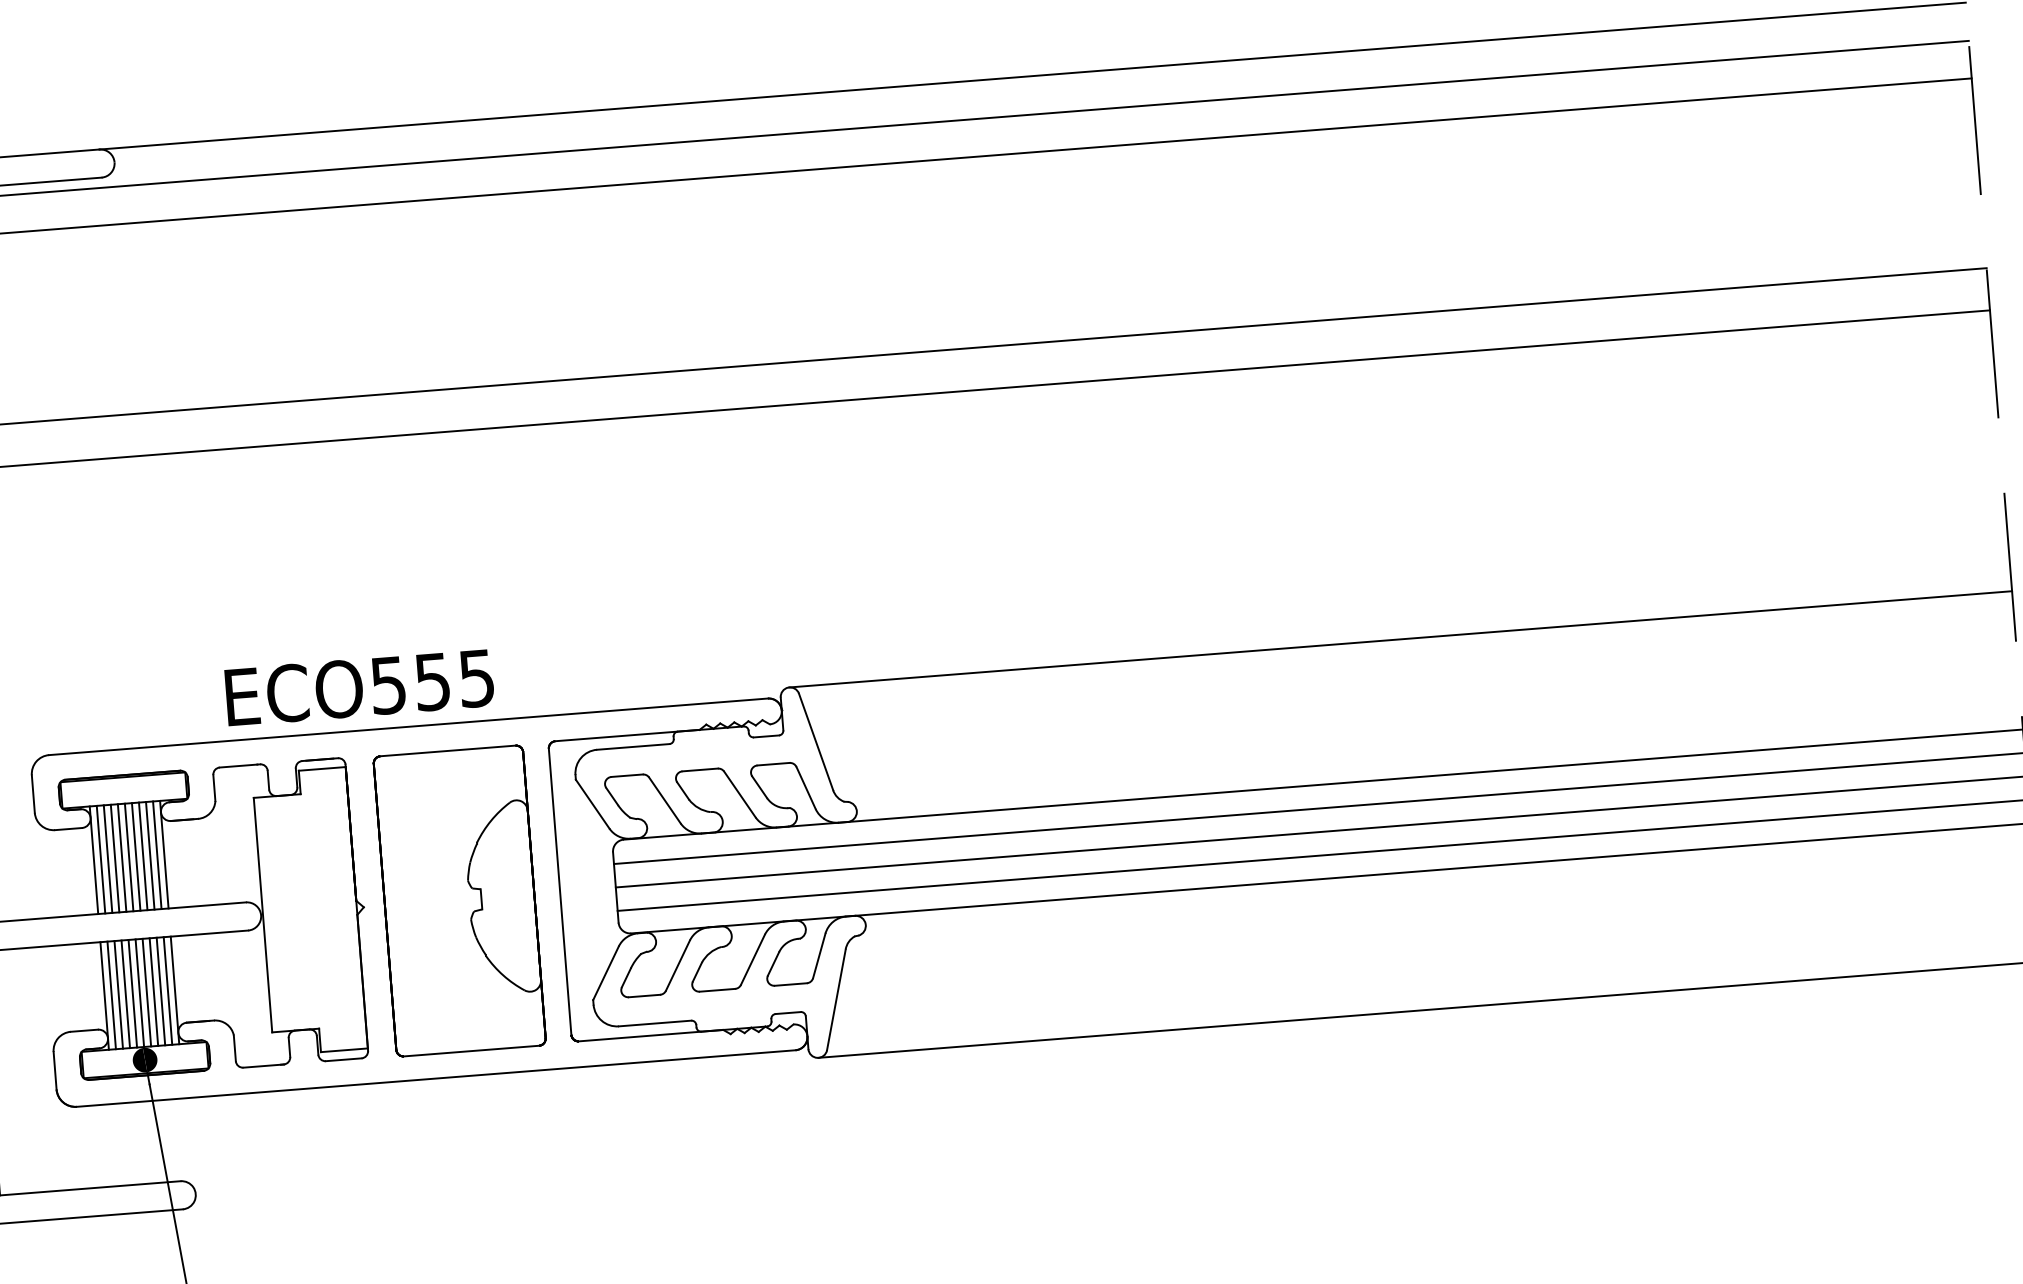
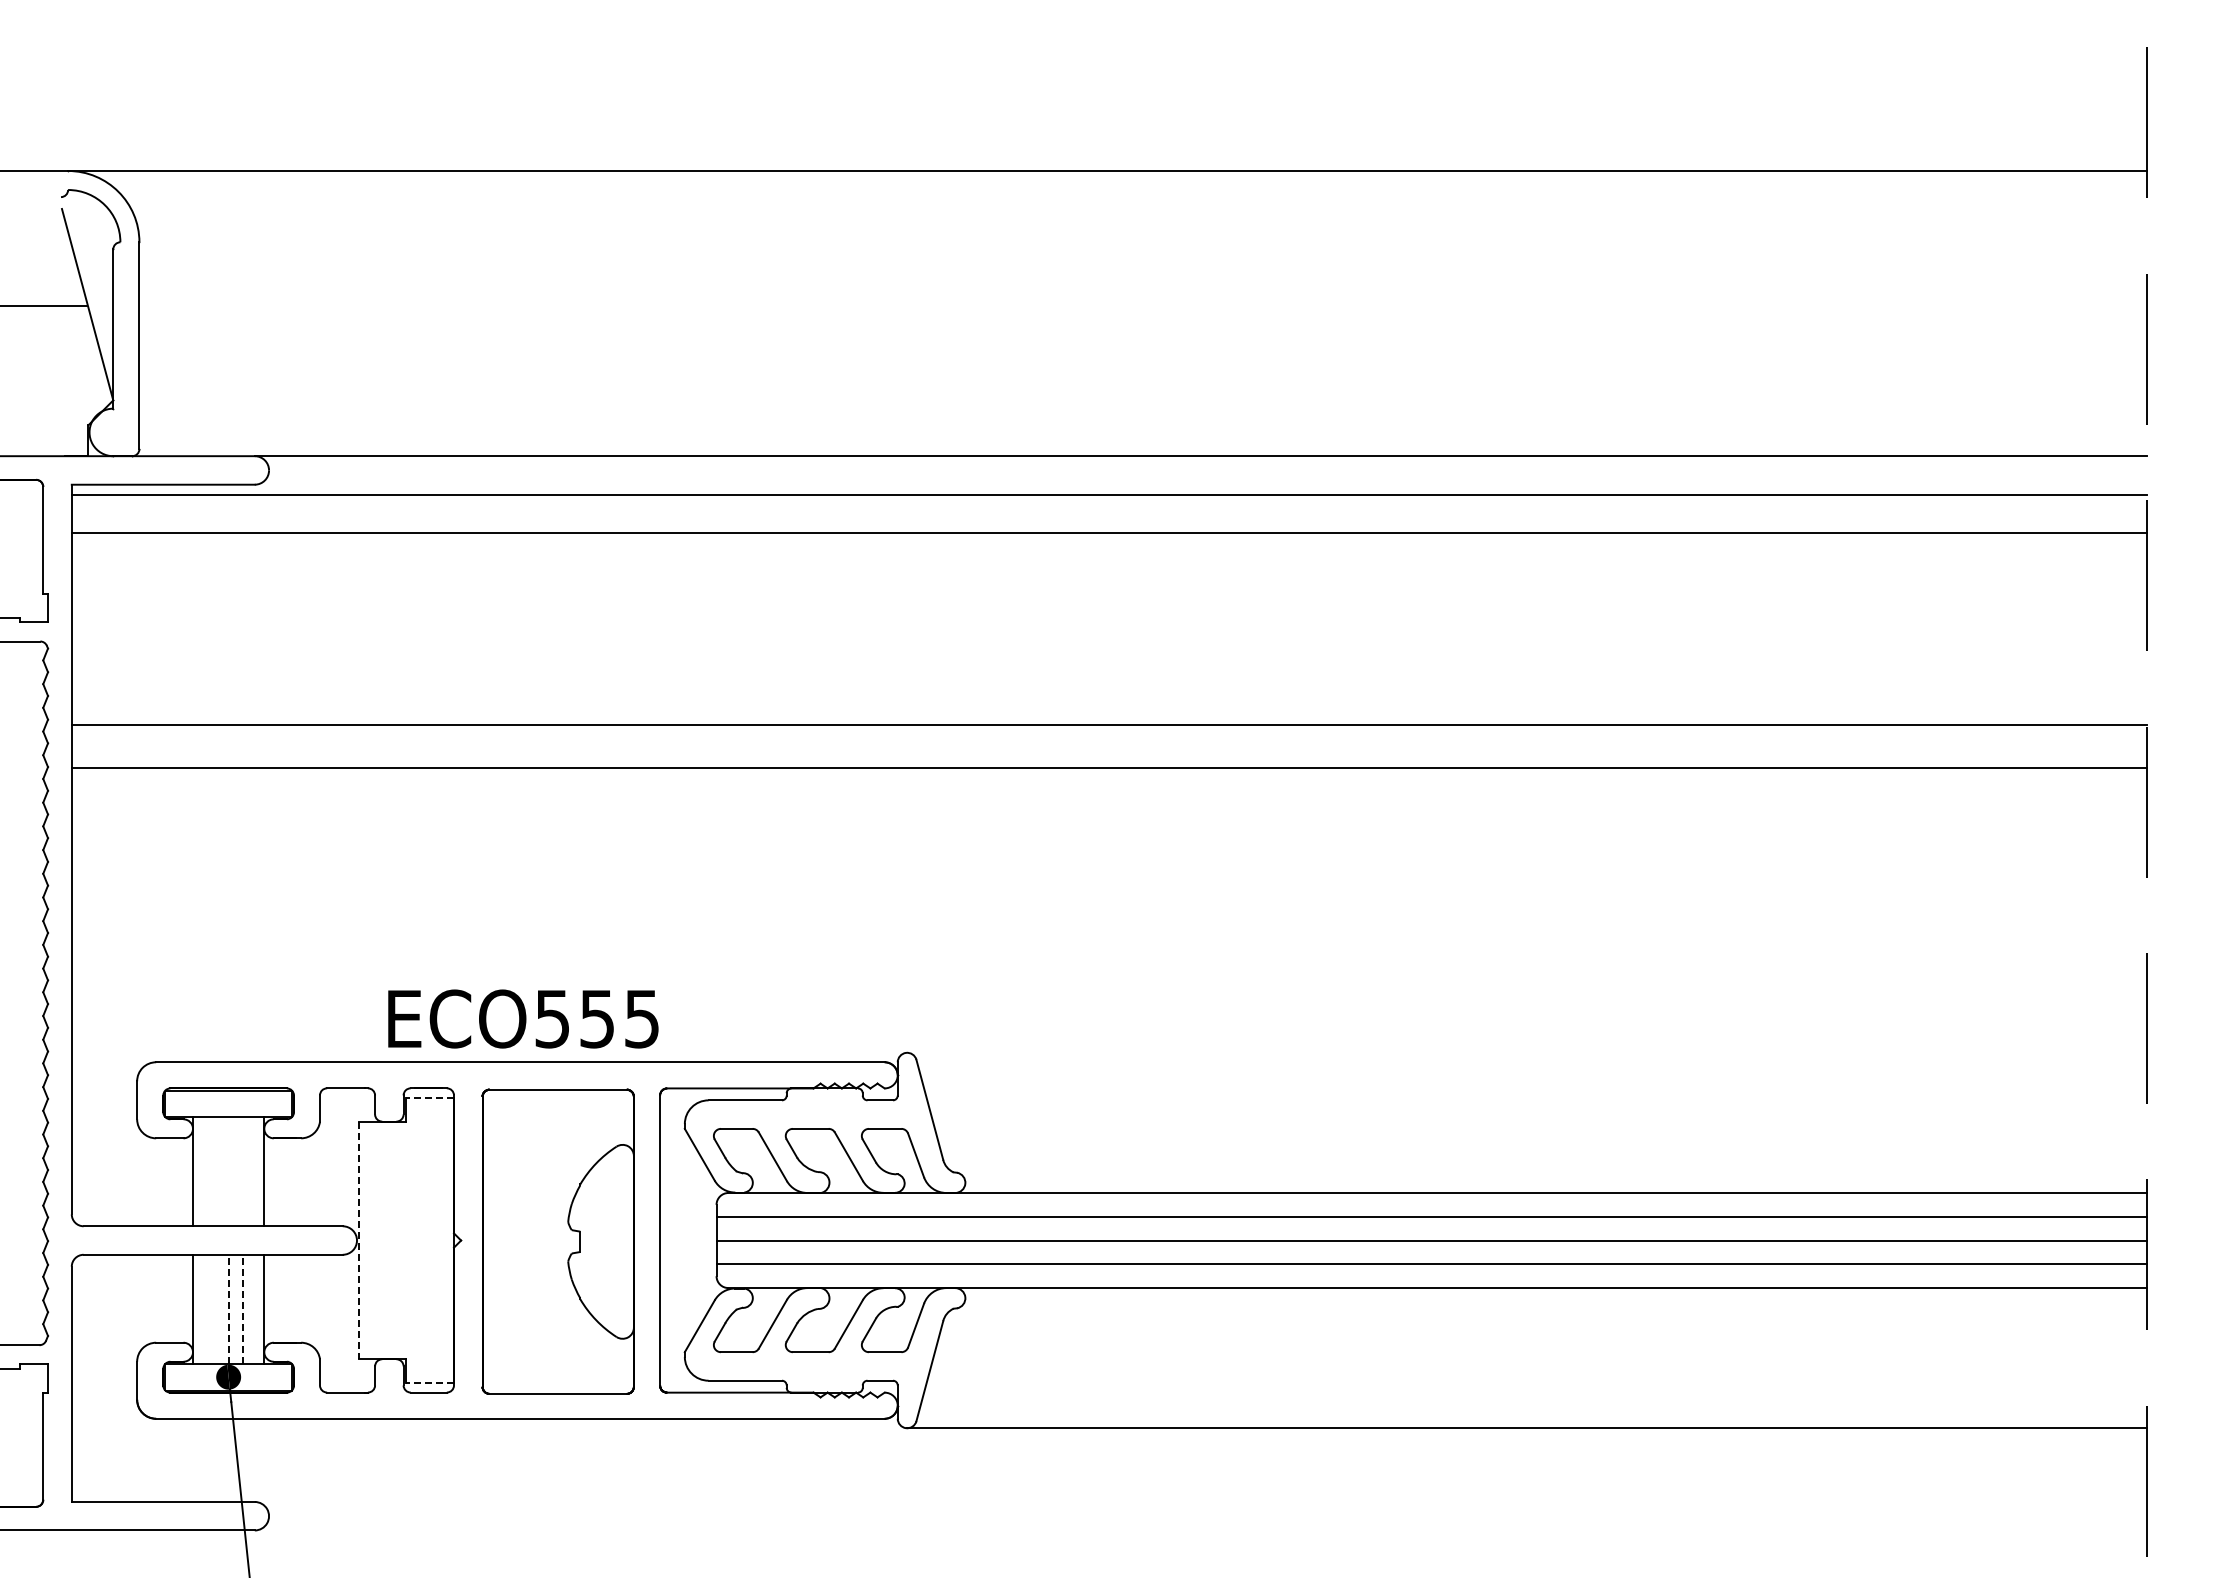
line: (1400, 639) -> (1526, 1052), removed
text: (359, 687) -> (523, 1018), moved
line: (322, 768) -> (430, 1097), solid -> dashed
line: (157, 854) -> (257, 1171), removed
line: (150, 855) -> (250, 1171), removed
line: (135, 856) -> (235, 1171), removed
line: (142, 856) -> (242, 1171), removed
line: (122, 857) -> (221, 1171), removed
line: (128, 857) -> (228, 1171), removed
line: (108, 858) -> (207, 1171), removed
line: (115, 858) -> (214, 1171), removed
line: (101, 859) -> (200, 1171), removed
line: (262, 915) -> (358, 1240), solid -> dashed
line: (161, 990) -> (250, 1308), removed
line: (168, 990) -> (257, 1308), removed
line: (146, 991) -> (235, 1308), removed
line: (132, 992) -> (221, 1308), removed
line: (153, 992) -> (242, 1309), solid -> dashed
line: (125, 993) -> (214, 1308), removed
line: (139, 993) -> (228, 1309), solid -> dashed
line: (112, 994) -> (200, 1308), removed
line: (118, 994) -> (207, 1308), removed
line: (344, 1050) -> (430, 1383), solid -> dashed

